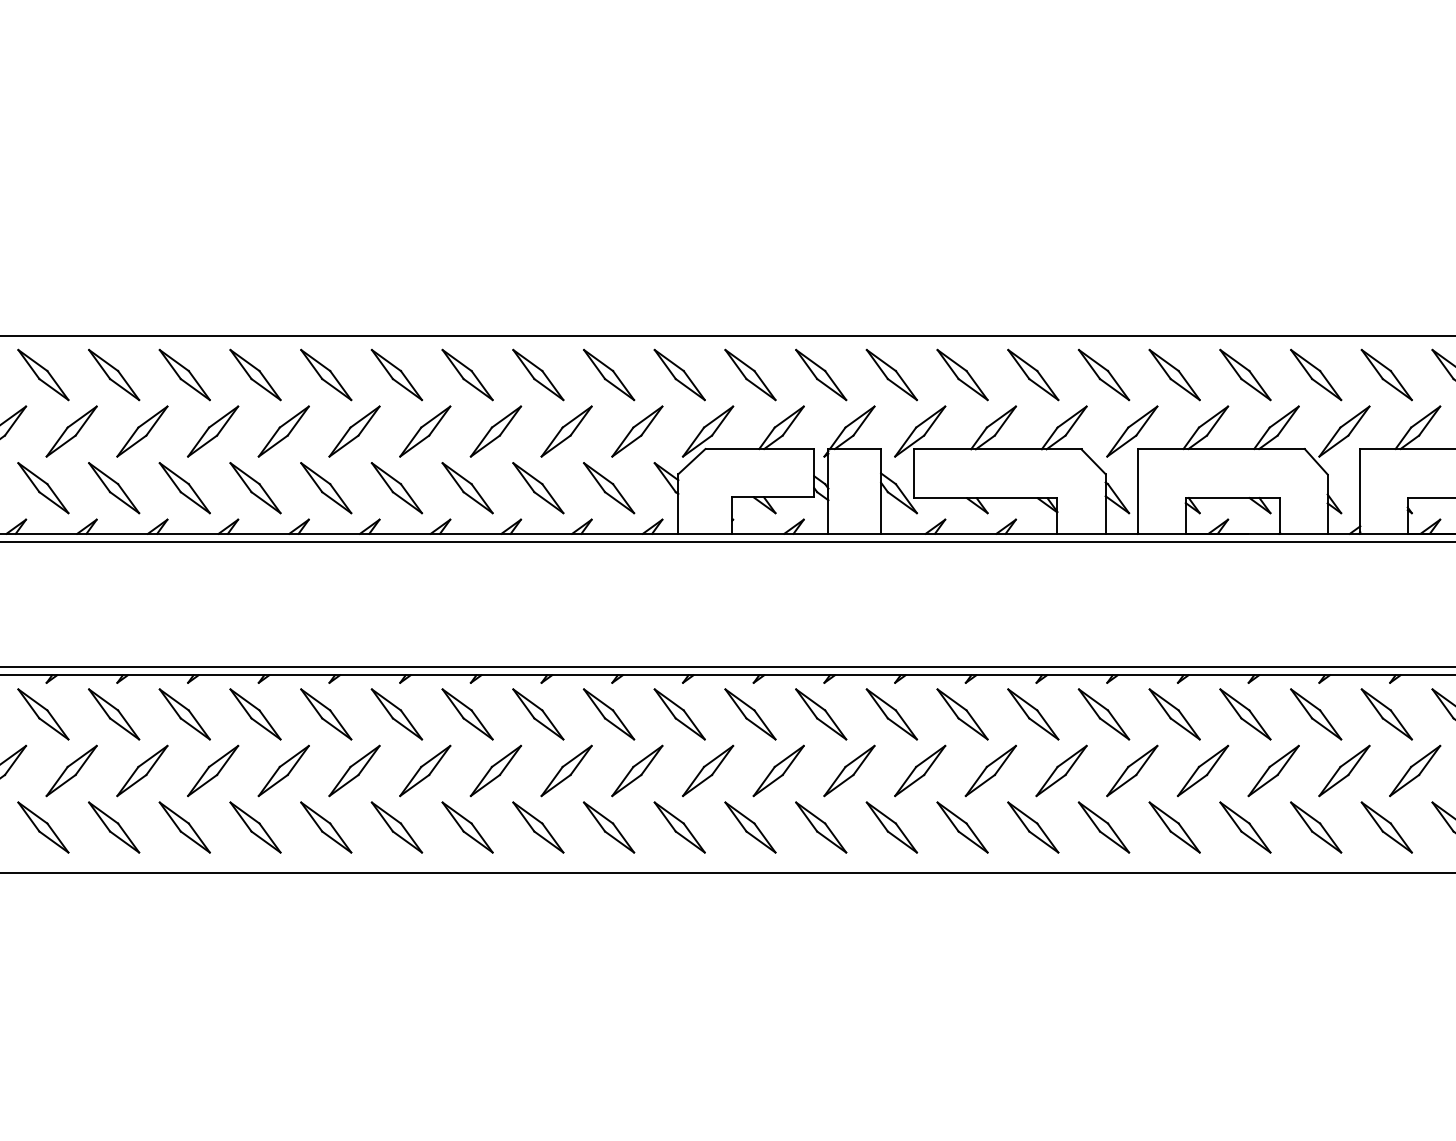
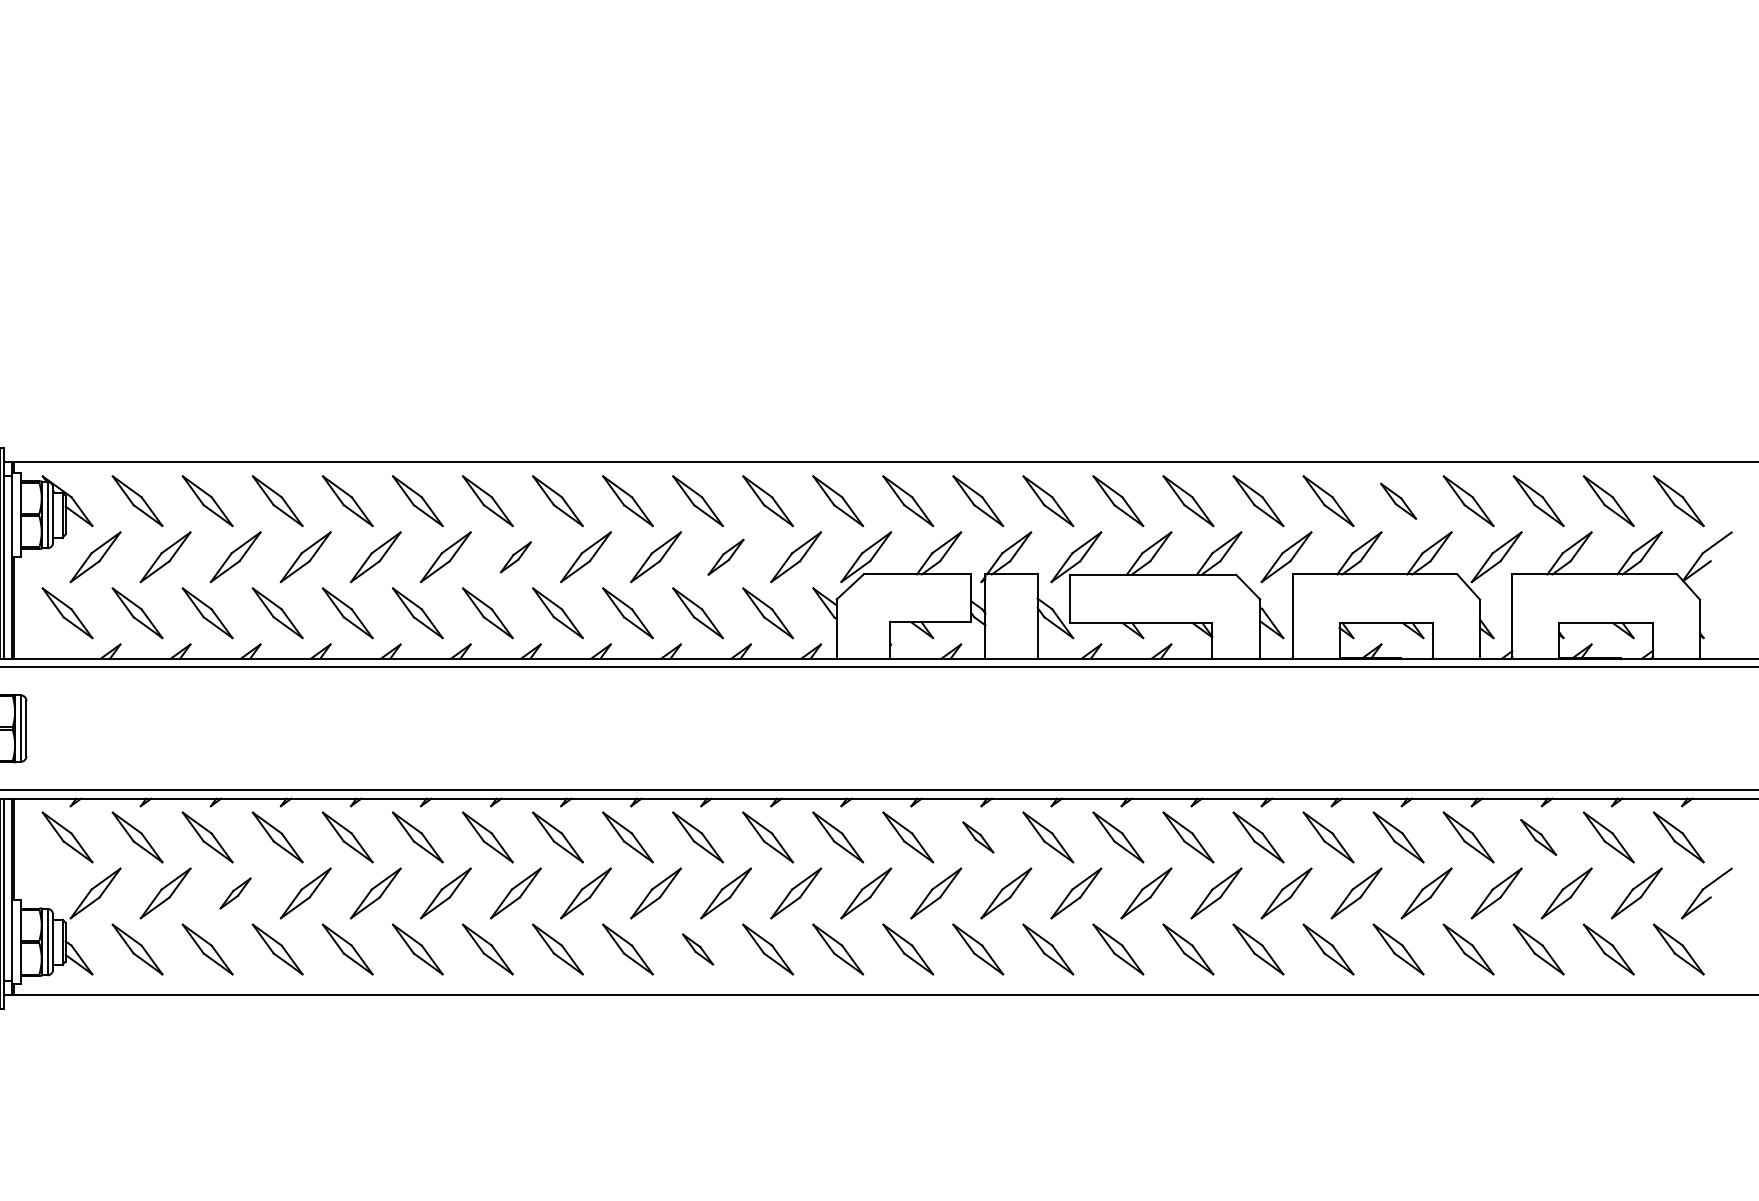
part: (1245, 375) -> (1398, 501), size x0.7
part: (354, 431) -> (515, 557), size x0.6
part: (566, 431) -> (725, 557), size x0.7
part: (821, 714) -> (978, 837), size x0.6
part: (1386, 714) -> (1538, 837), size x0.7
part: (71, 770) -> (235, 893), size x0.6
part: (537, 827) -> (697, 949), size x0.6

